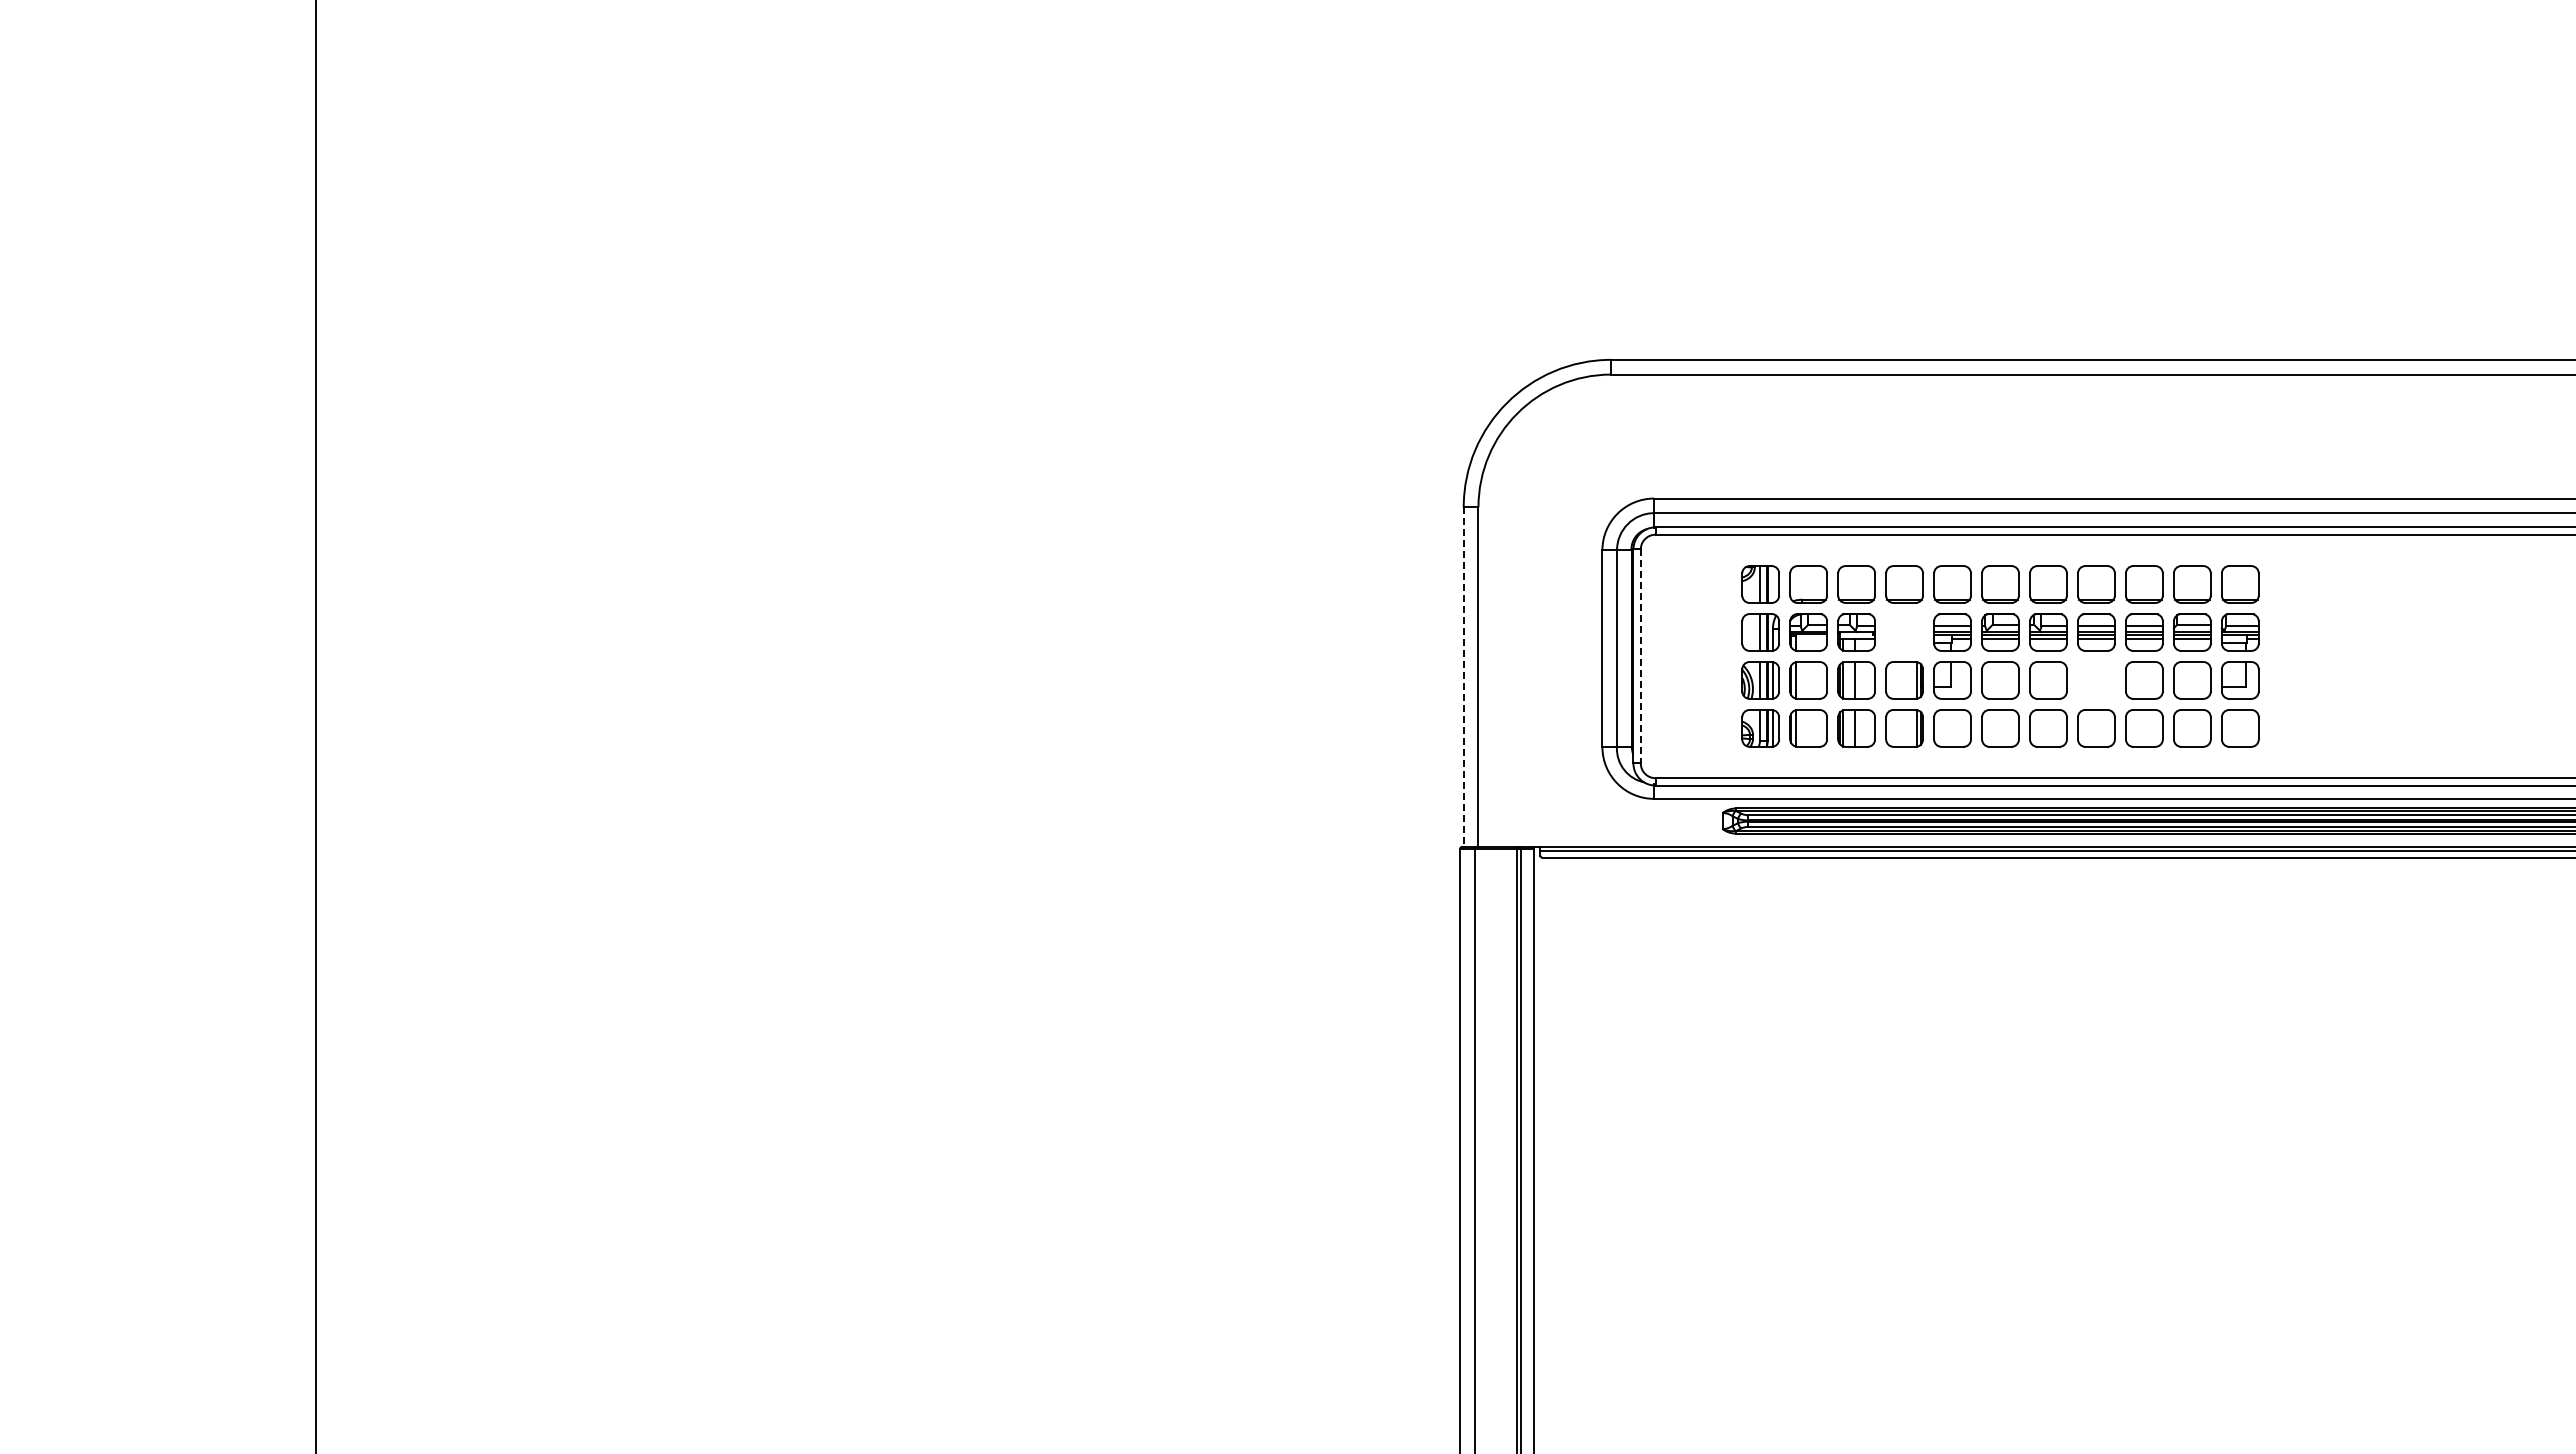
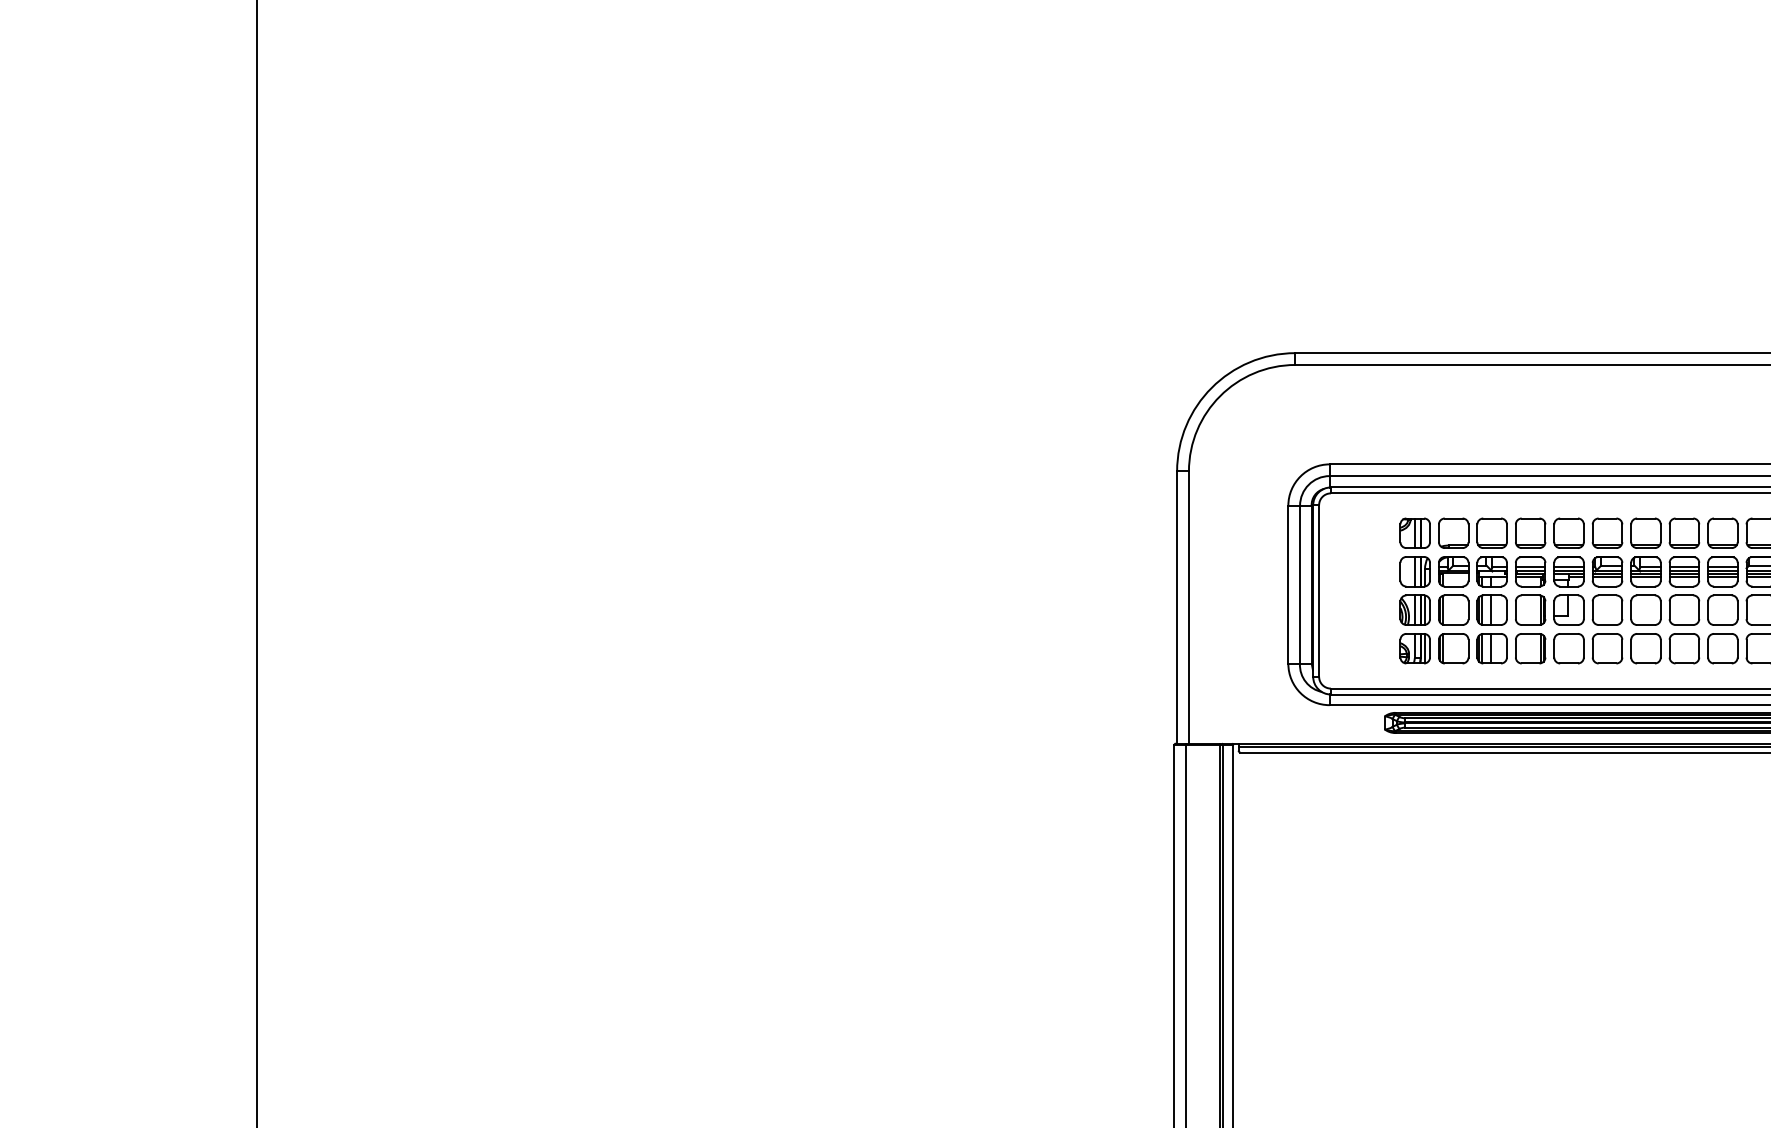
part: (1904, 632) -> (1530, 571), added
line: (1640, 656) -> (1318, 591), dashed -> solid
line: (1463, 677) -> (1176, 607), dashed -> solid
part: (2096, 680) -> (1684, 610), added

